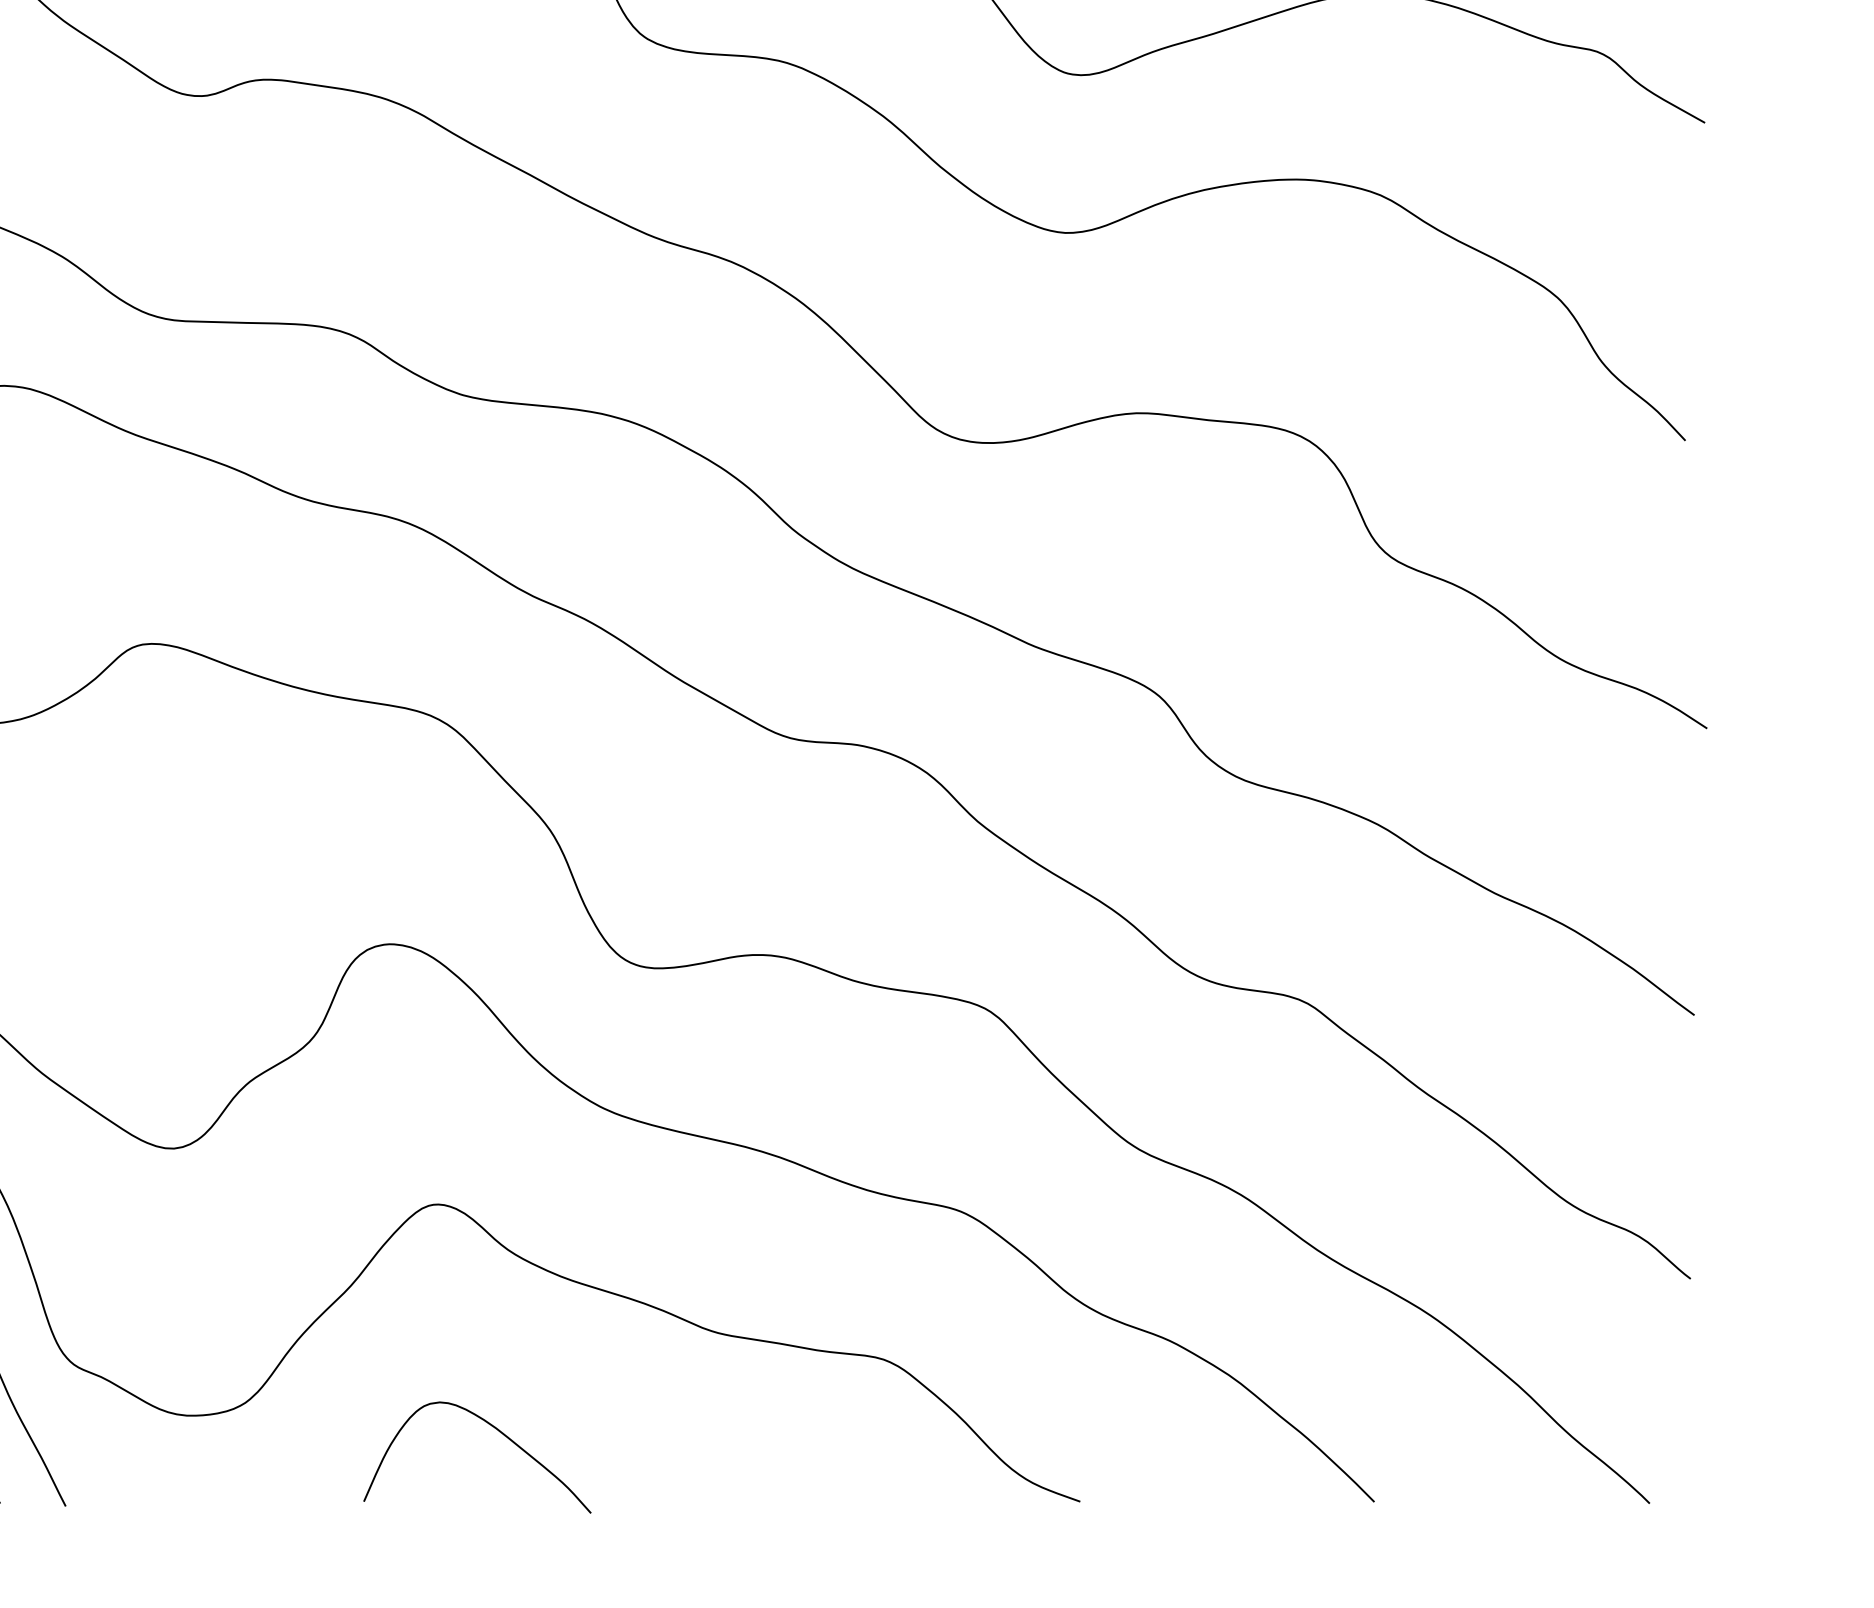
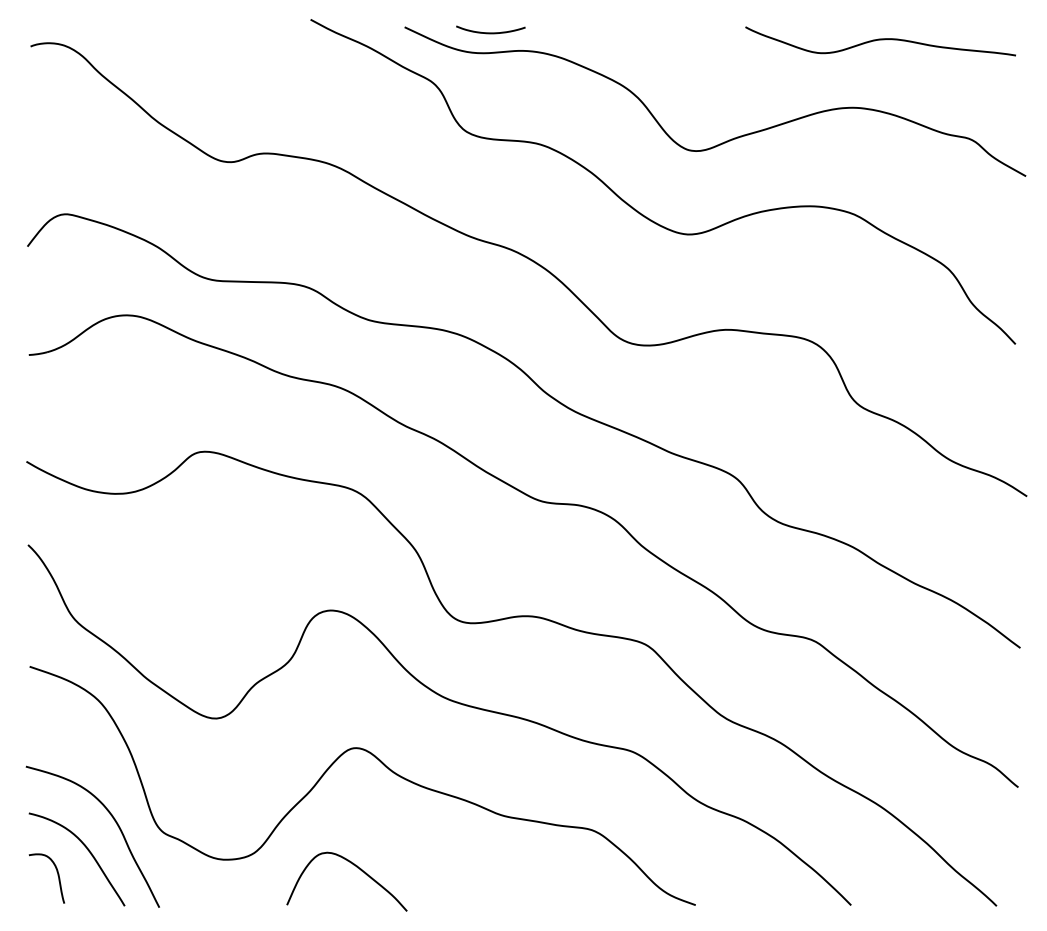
curve: (497, 1432) -> (357, 868), moved

